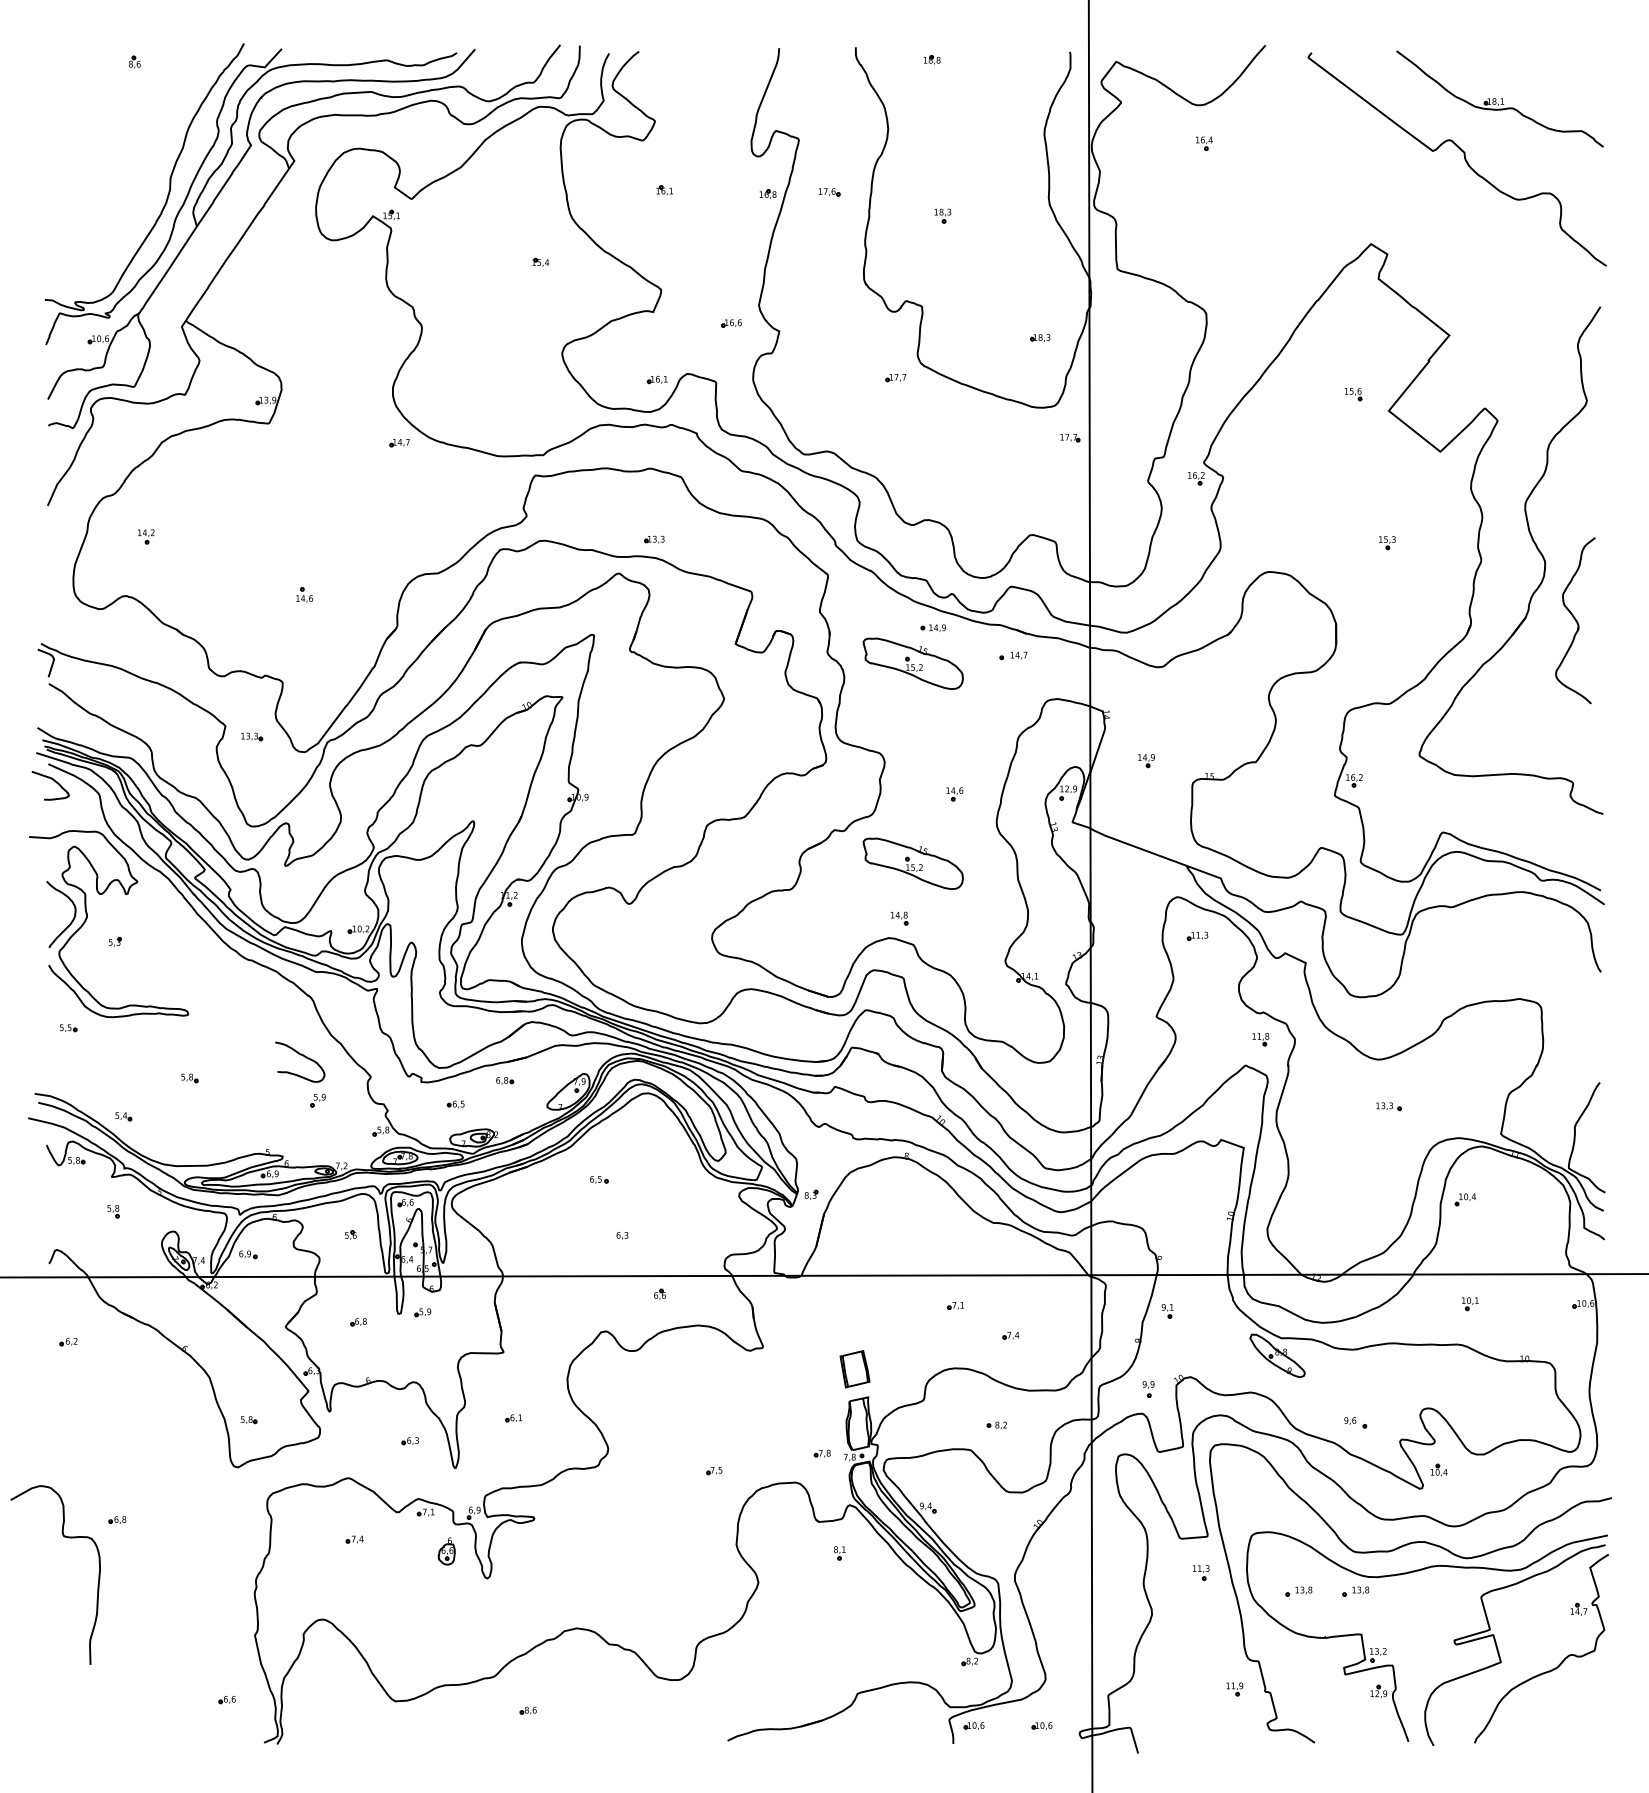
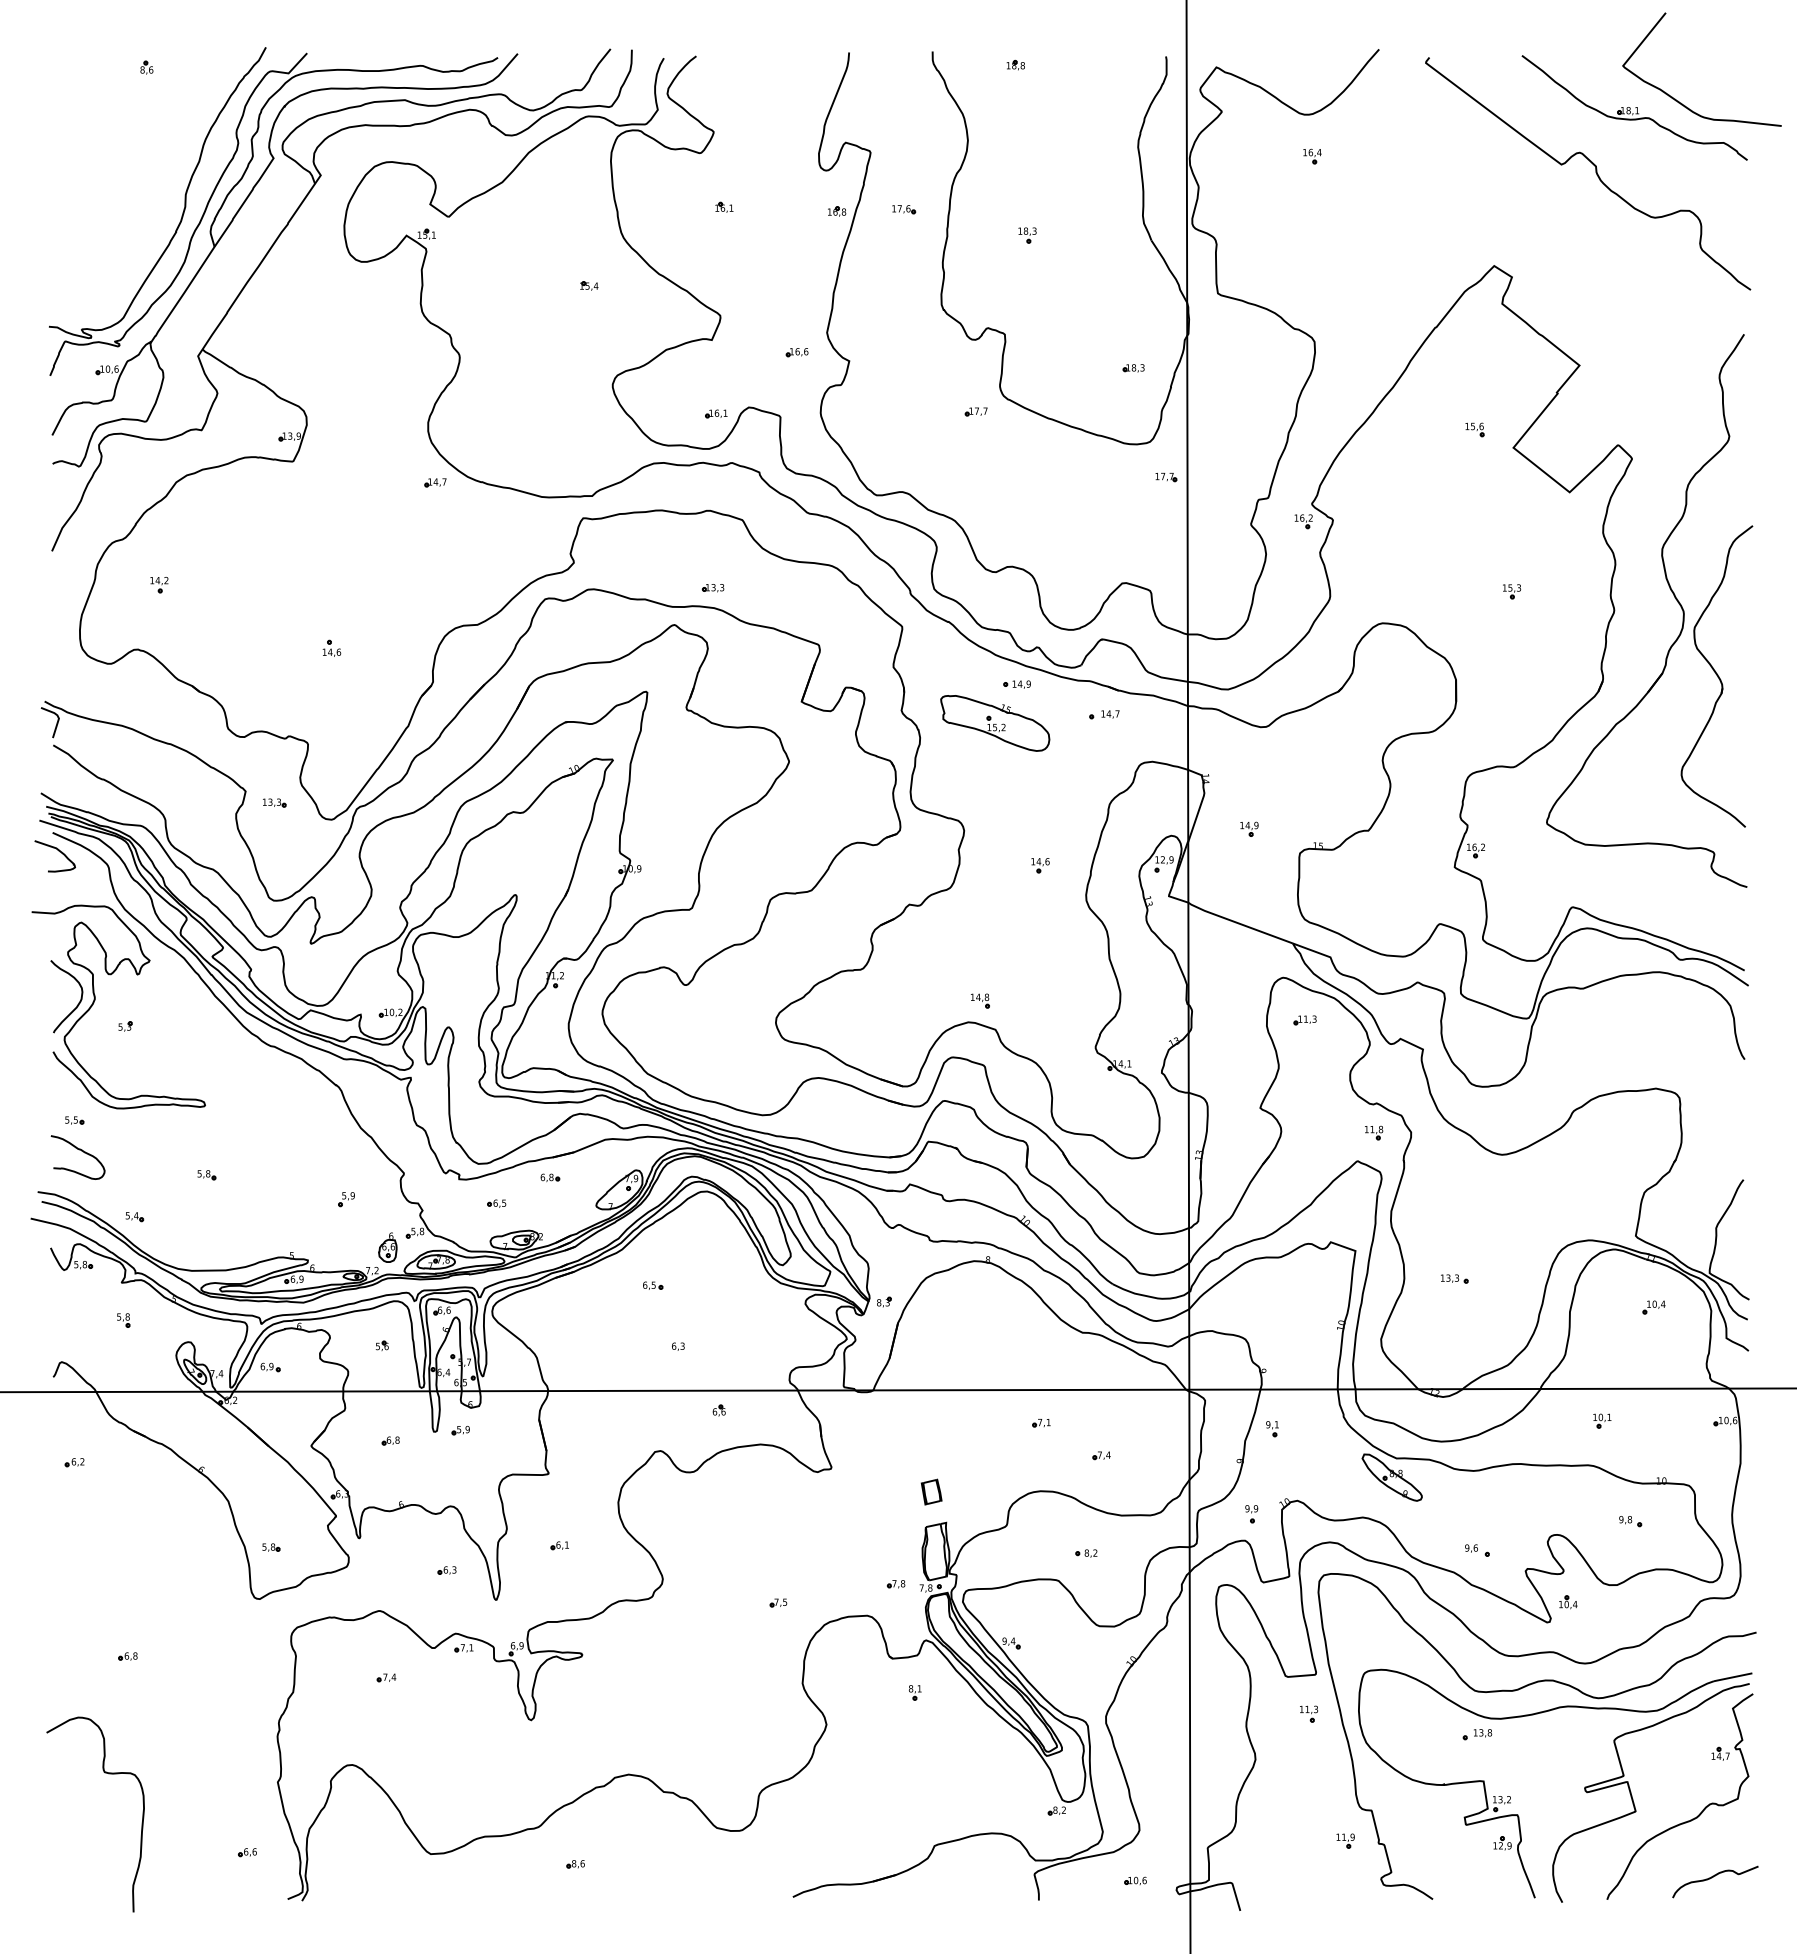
curve: (1540, 92) -> (1678, 100), added
part: (1575, 620) -> (1716, 676), size x1.67
part: (913, 863) -> (995, 941), removed
curve: (303, 1056) -> (81, 1151), moved
part: (1388, 1106) -> (1454, 1278), moved
part: (1464, 1199) -> (1653, 1307), moved
part: (854, 1368) -> (931, 1491), size x0.62
part: (1496, 1396) -> (1630, 1521), added
curve: (67, 1538) -> (108, 1774), moved
part: (446, 1551) -> (387, 1247), moved
part: (1298, 1591) -> (1415, 1734), removed
curve: (1571, 1723) -> (1712, 1878), added
part: (974, 1725) -> (1061, 1880), removed

